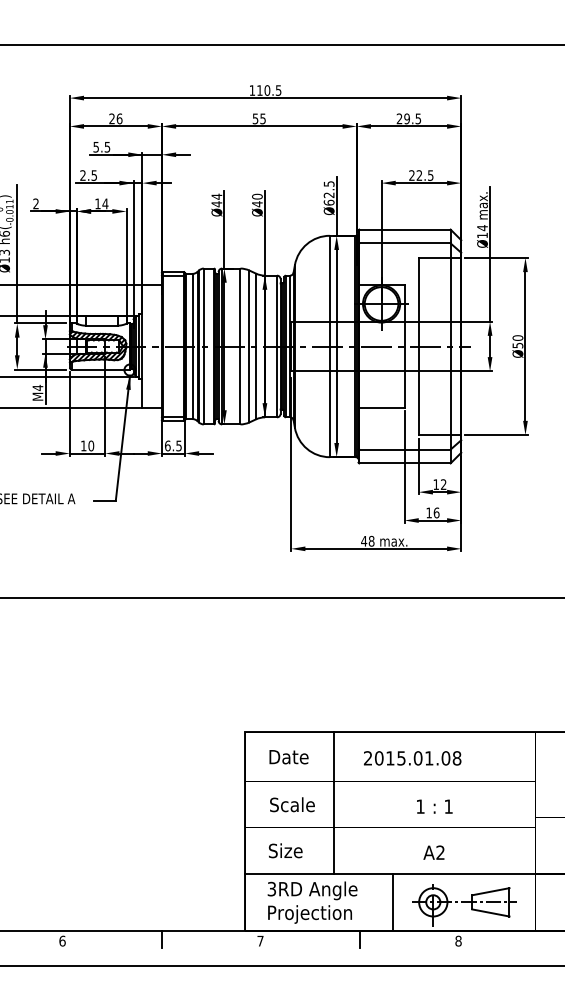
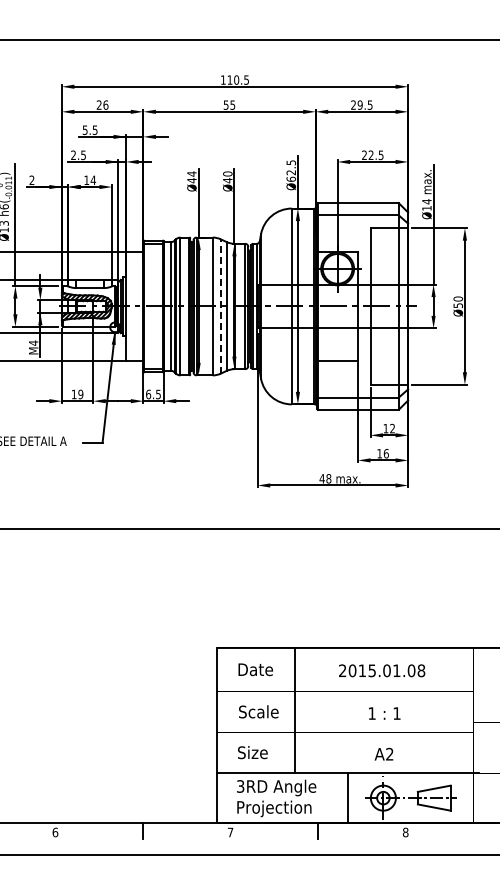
line: (249, 345) -> (220, 305), solid -> dashed
text: (90, 445) -> (80, 394), 10 -> 19
text: (413, 758) -> (382, 670), moved

